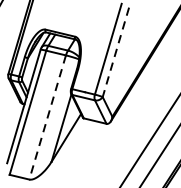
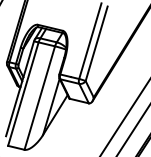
line: (115, 52) -> (96, 43), dashed -> solid
line: (47, 117) -> (39, 98), dashed -> solid

